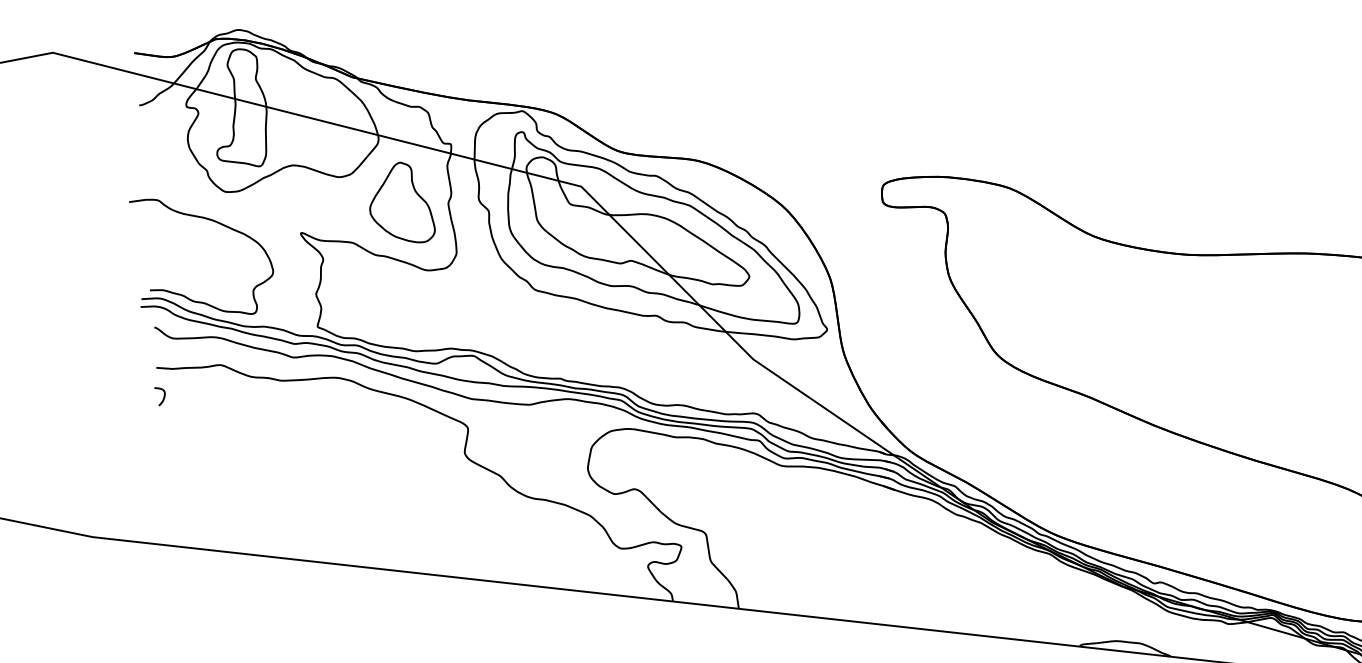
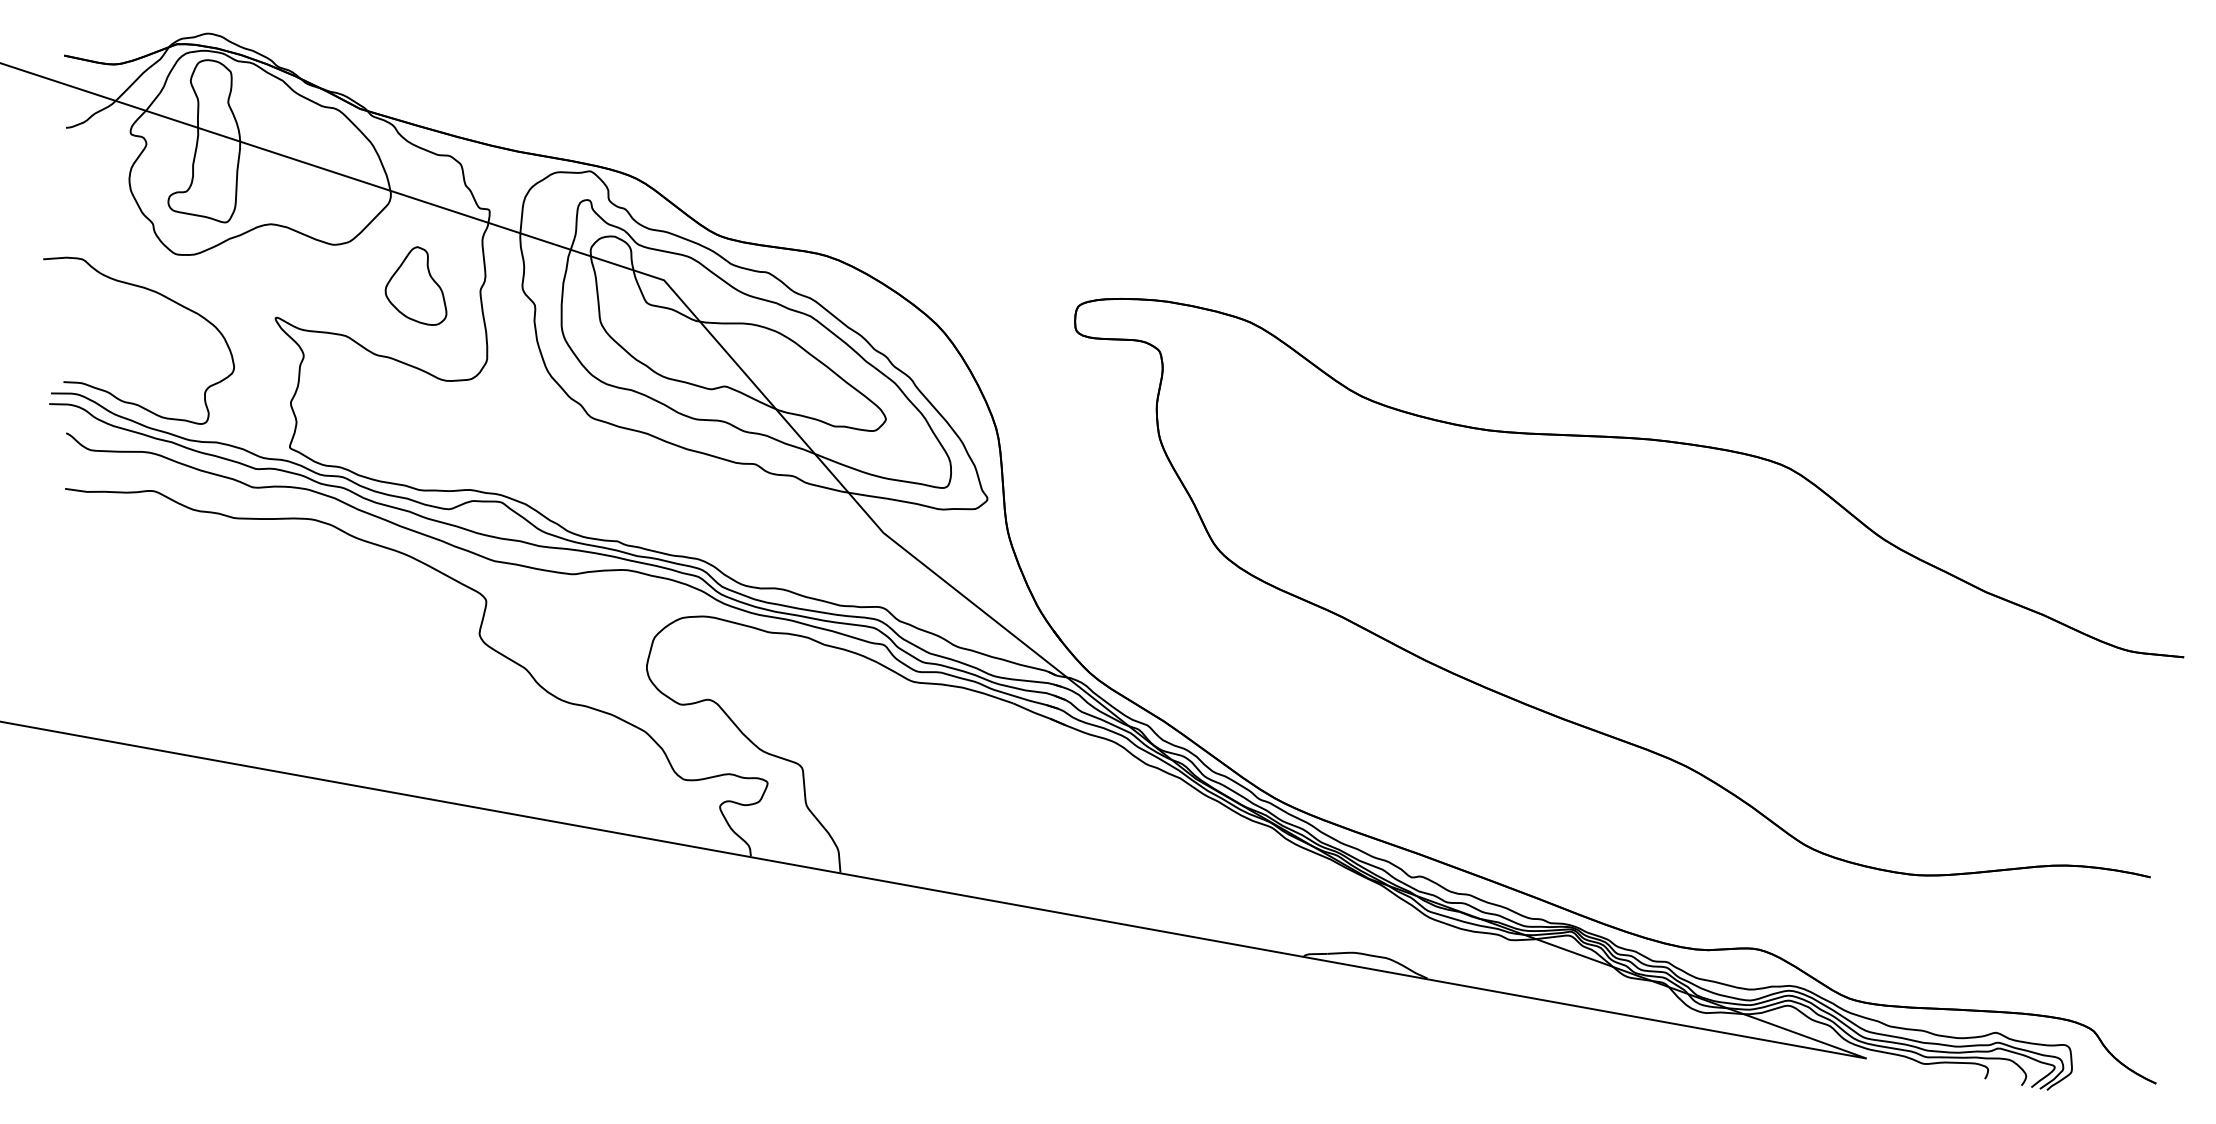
part: (400, 202) -> (415, 285), size x0.7
curve: (163, 396) -> (72, 528), removed

